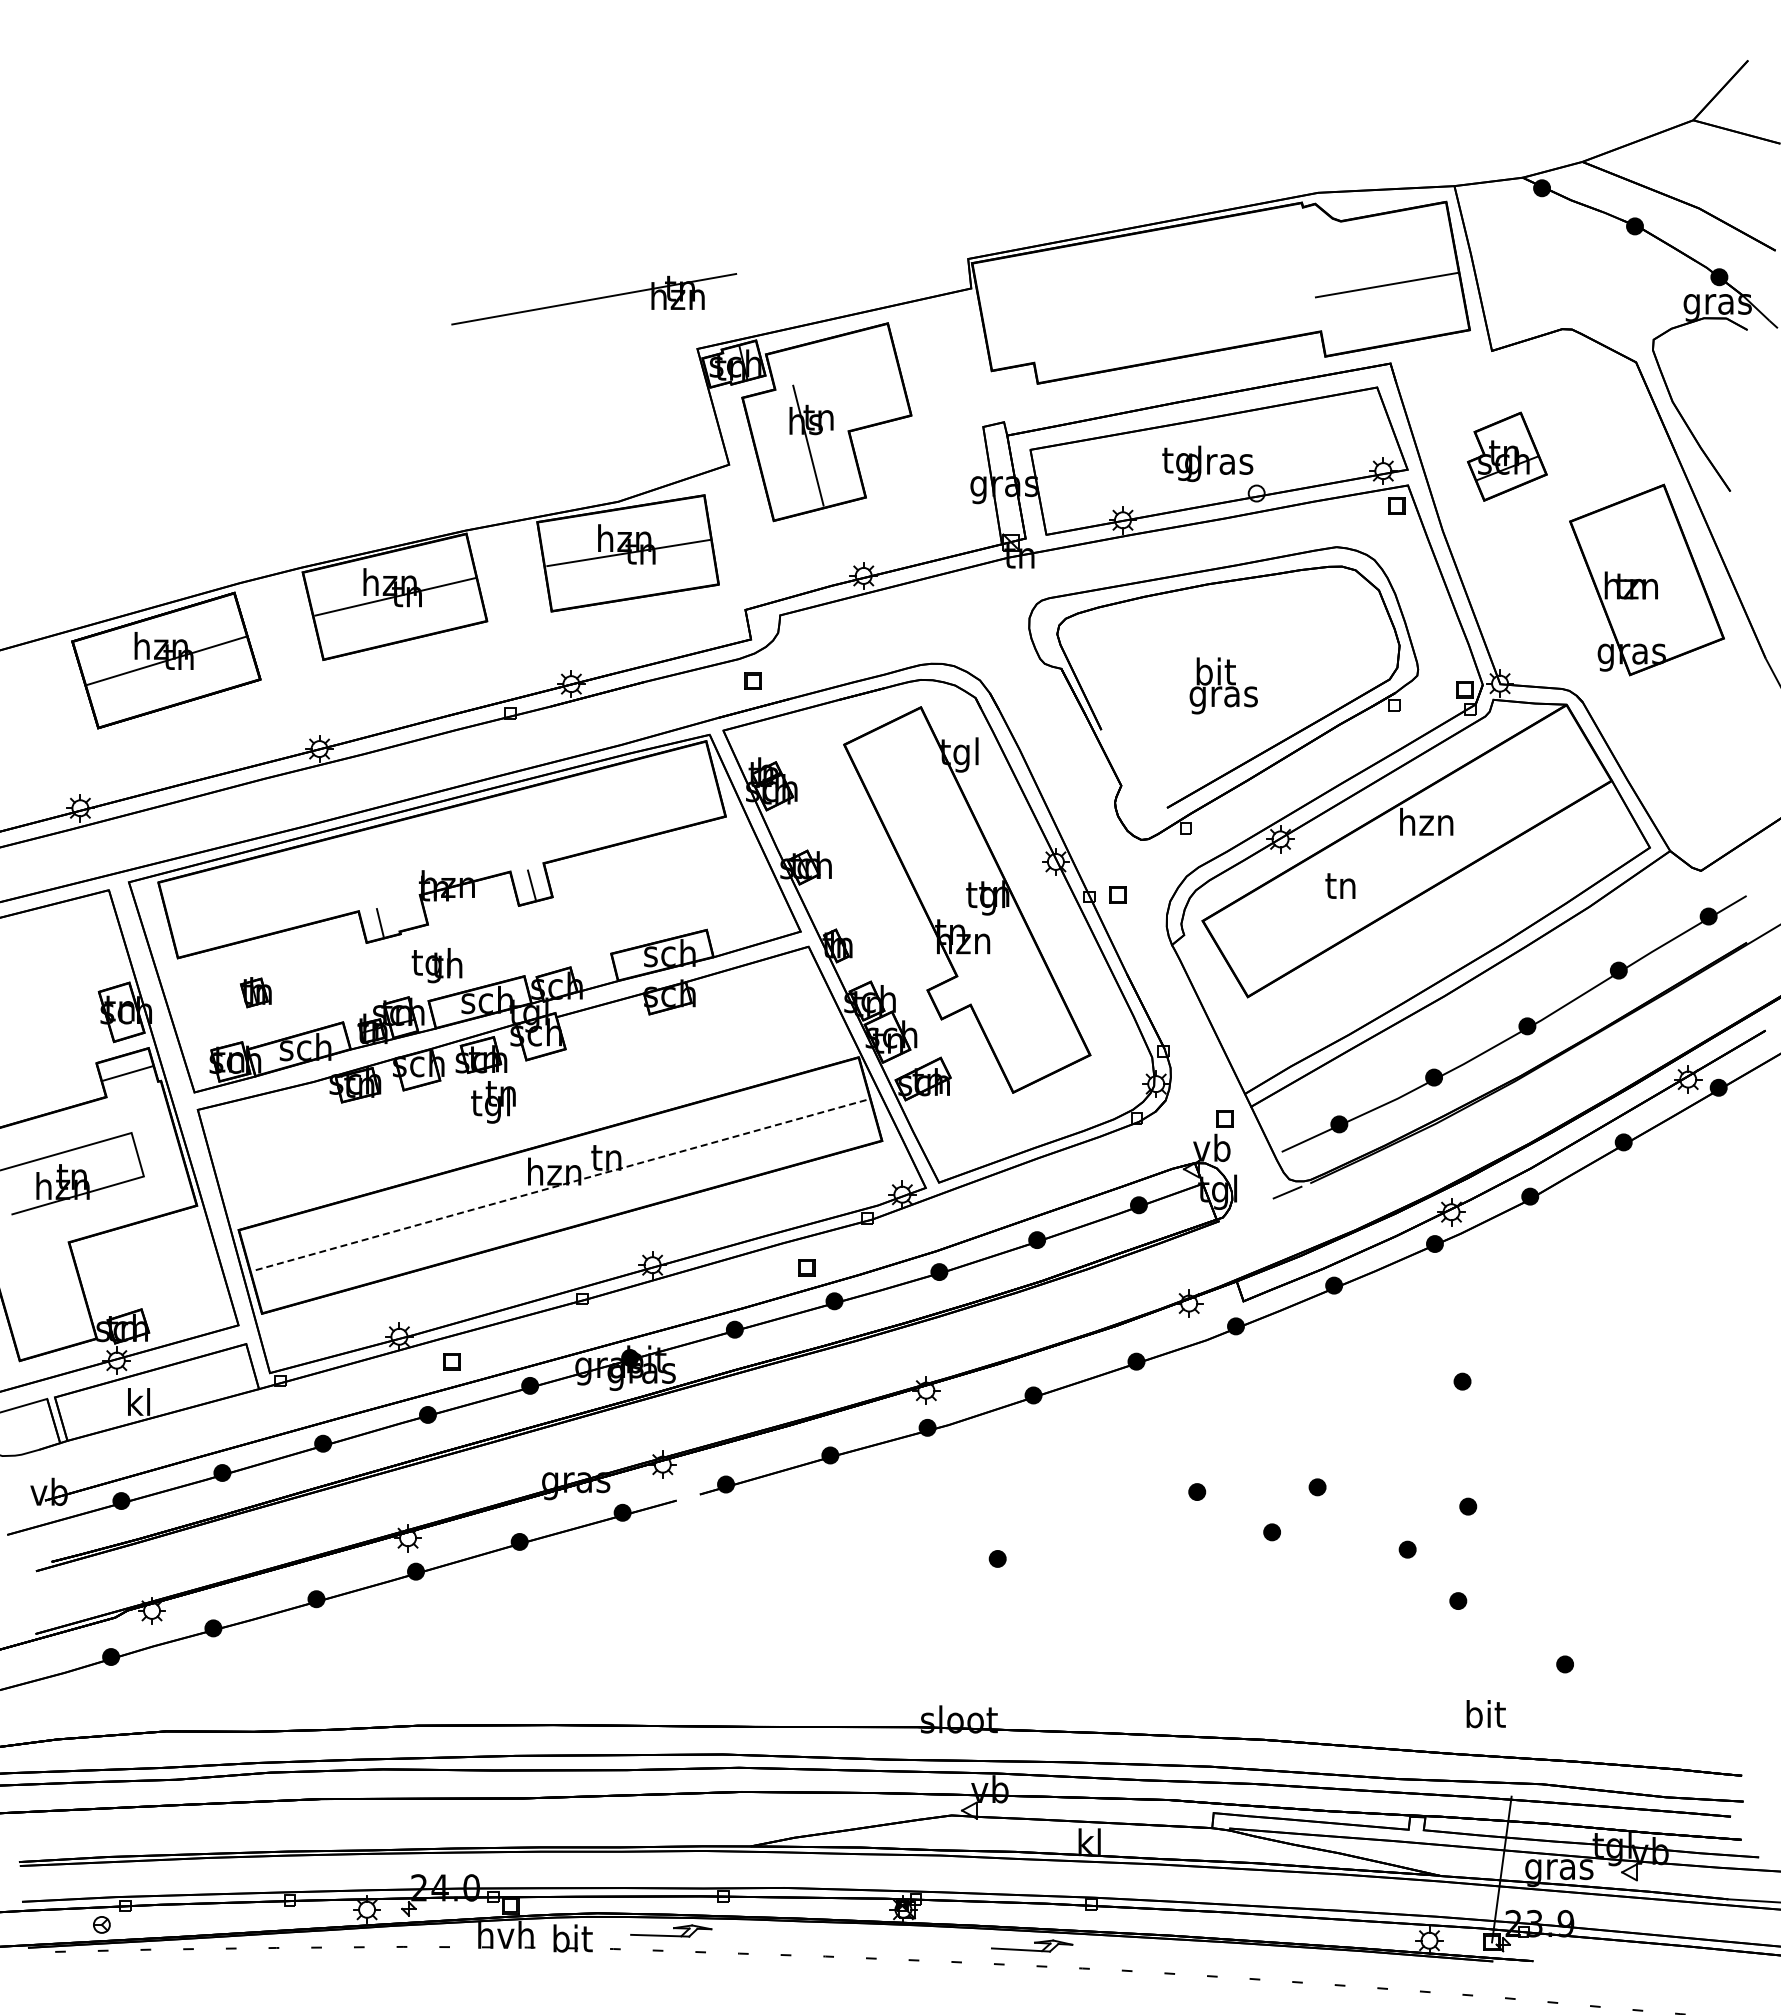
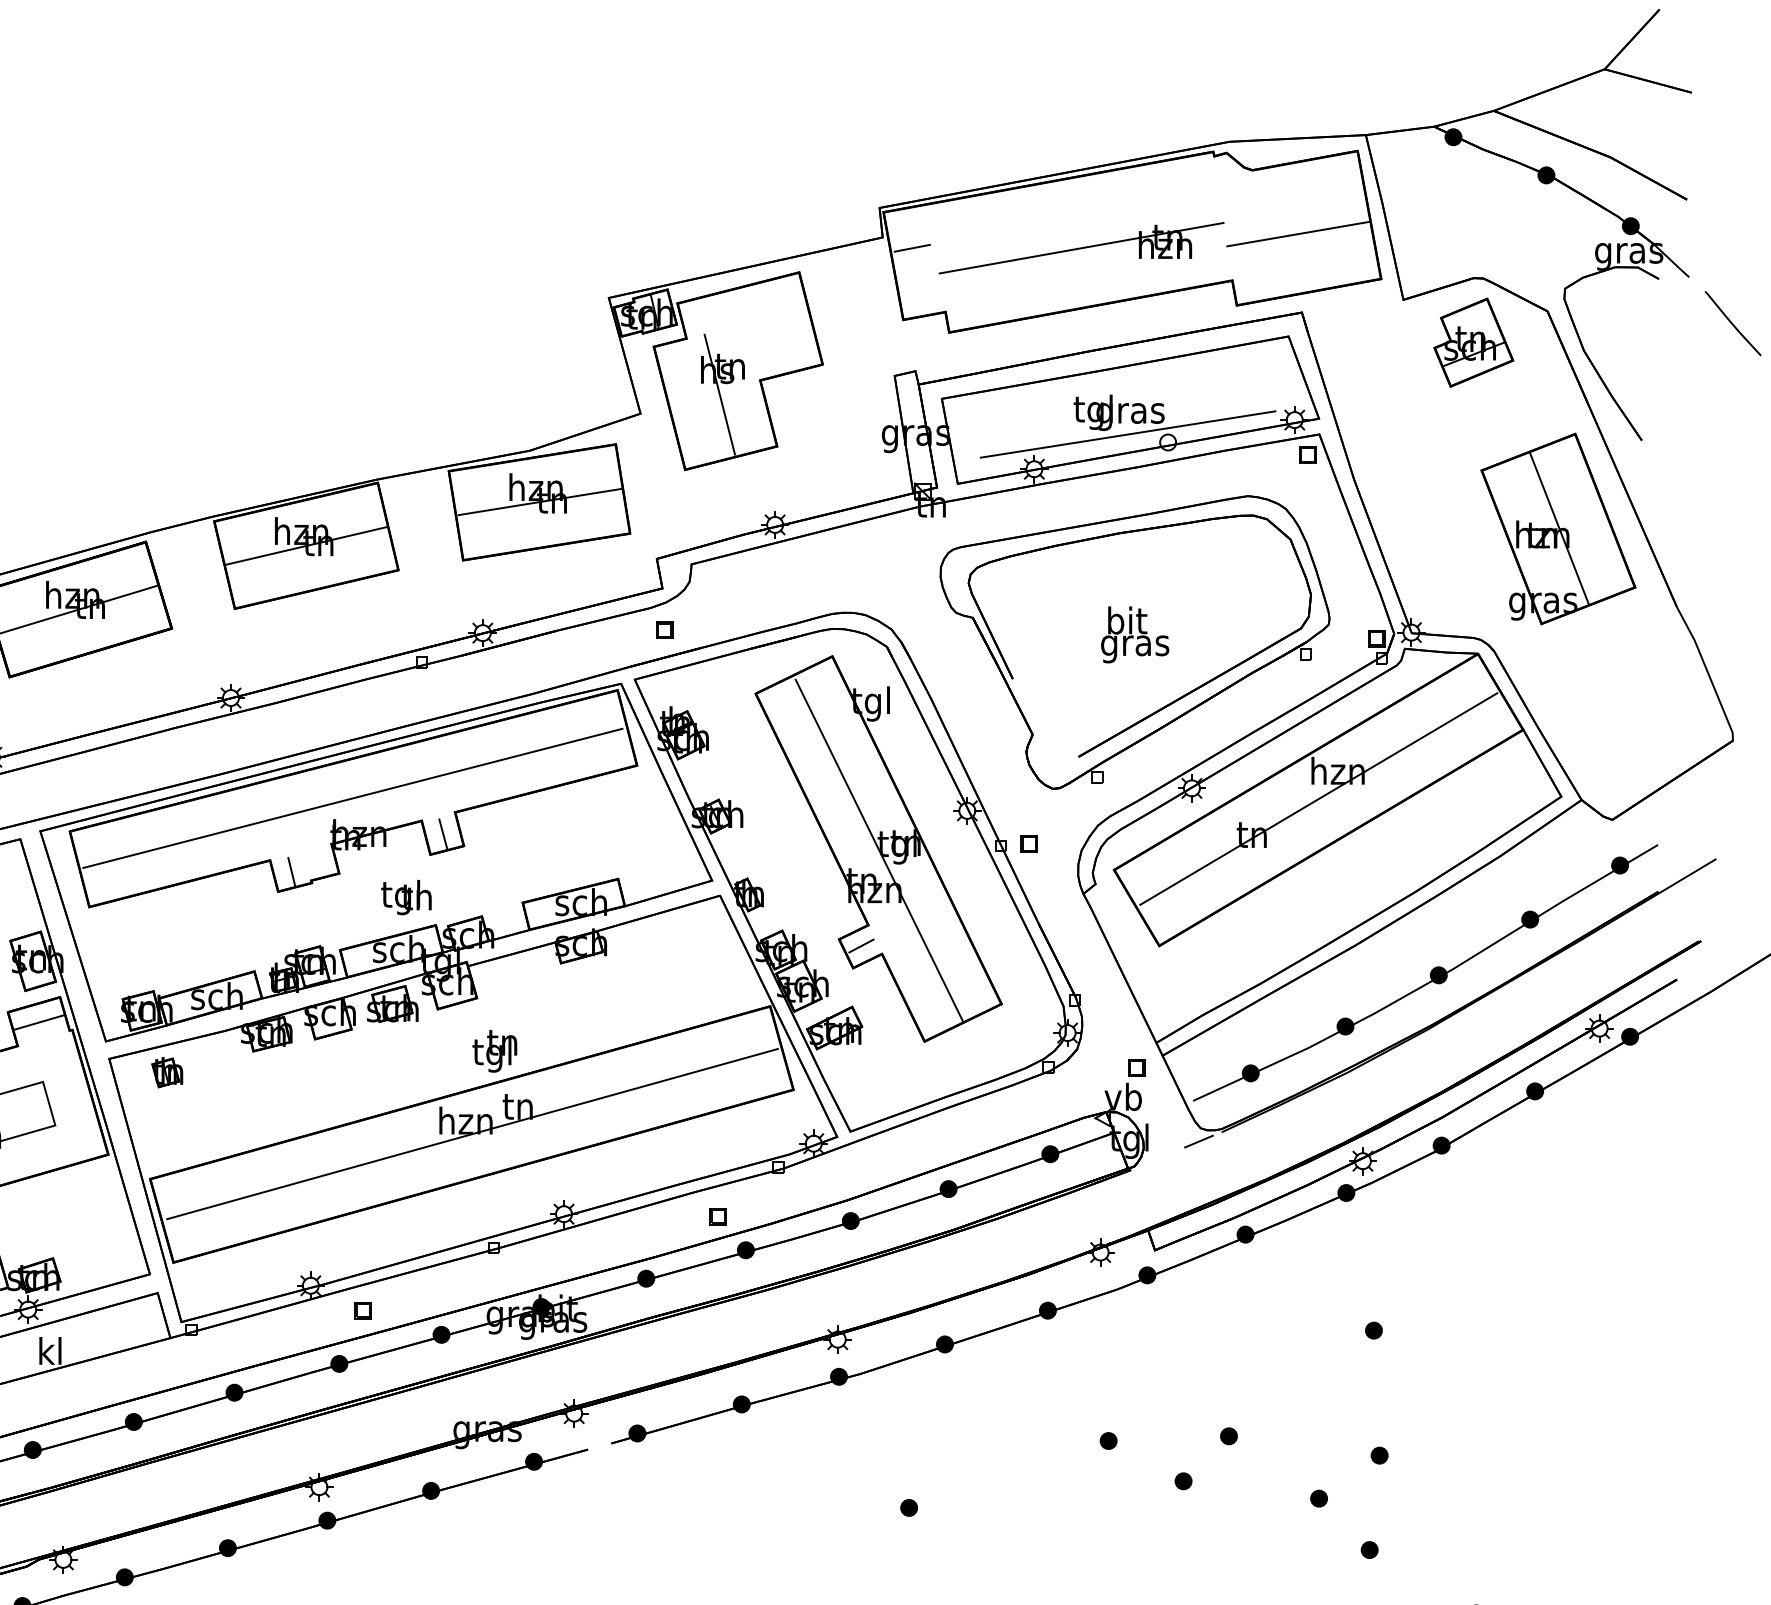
line: (1000, 298) -> (911, 247), added
part: (594, 299) -> (1081, 248), moved
part: (1507, 456) -> (1473, 342), moved
line: (1216, 485) -> (1127, 434), added
line: (1647, 579) -> (1558, 528), added
line: (441, 849) -> (352, 798), added
line: (1406, 849) -> (1317, 798), added
line: (967, 901) -> (878, 850), added
text: (436, 965) -> (405, 897), moved
part: (255, 992) -> (166, 1072), moved
line: (949, 996) -> (860, 945), added
text: (493, 1102) -> (494, 1051), moved
line: (561, 1185) -> (472, 1134), dashed -> solid

